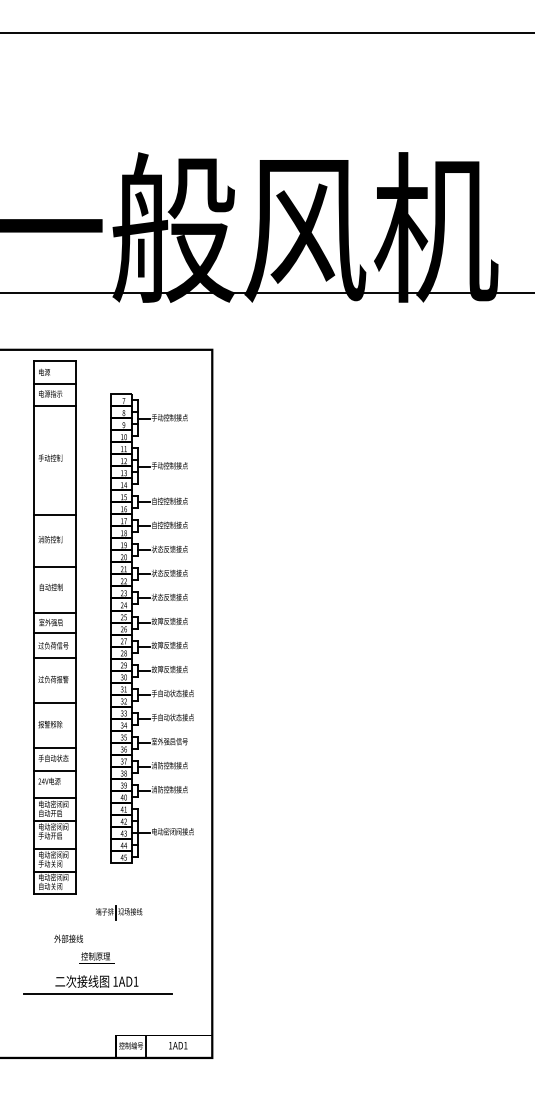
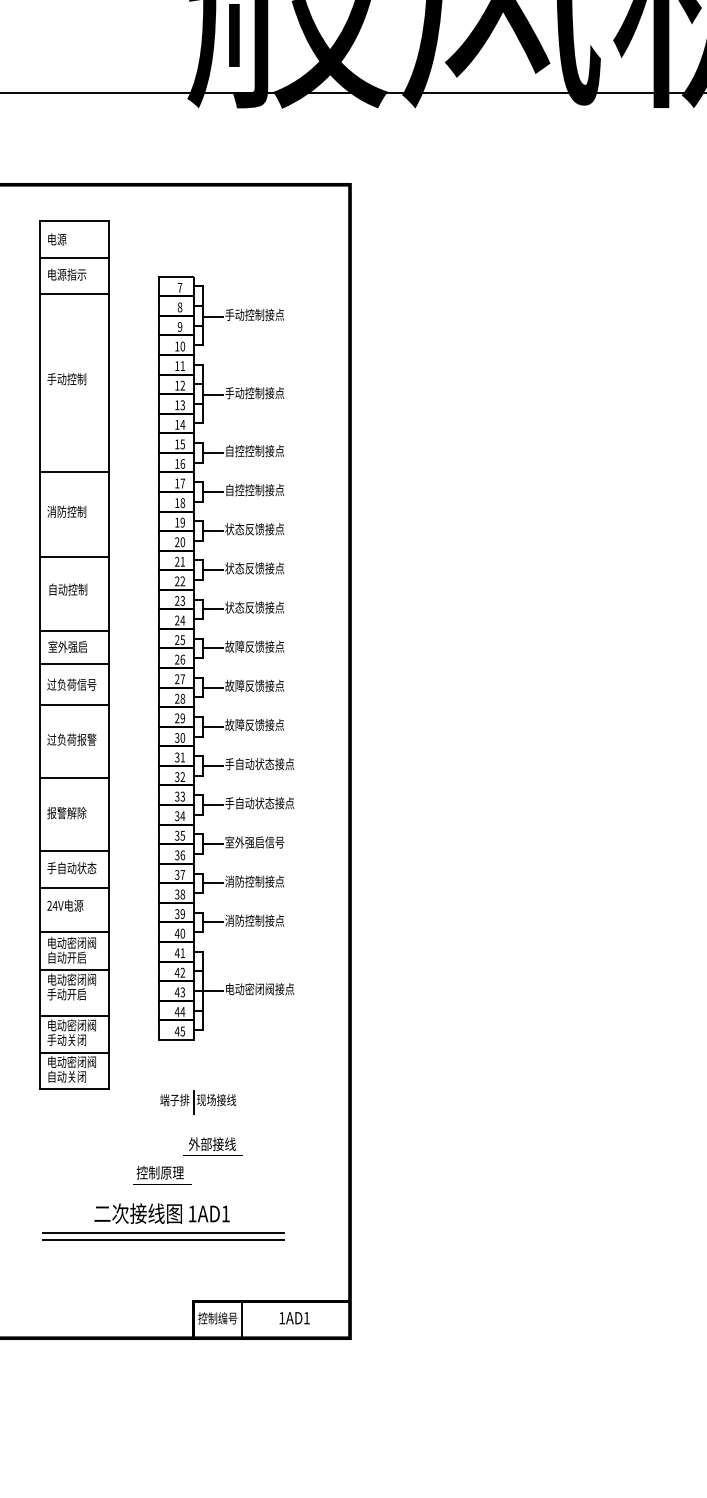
part: (54, 627) -> (73, 654), moved
part: (151, 628) -> (224, 658), moved
text: (68, 938) -> (211, 1143), moved
line: (97, 997) -> (163, 1239), added

